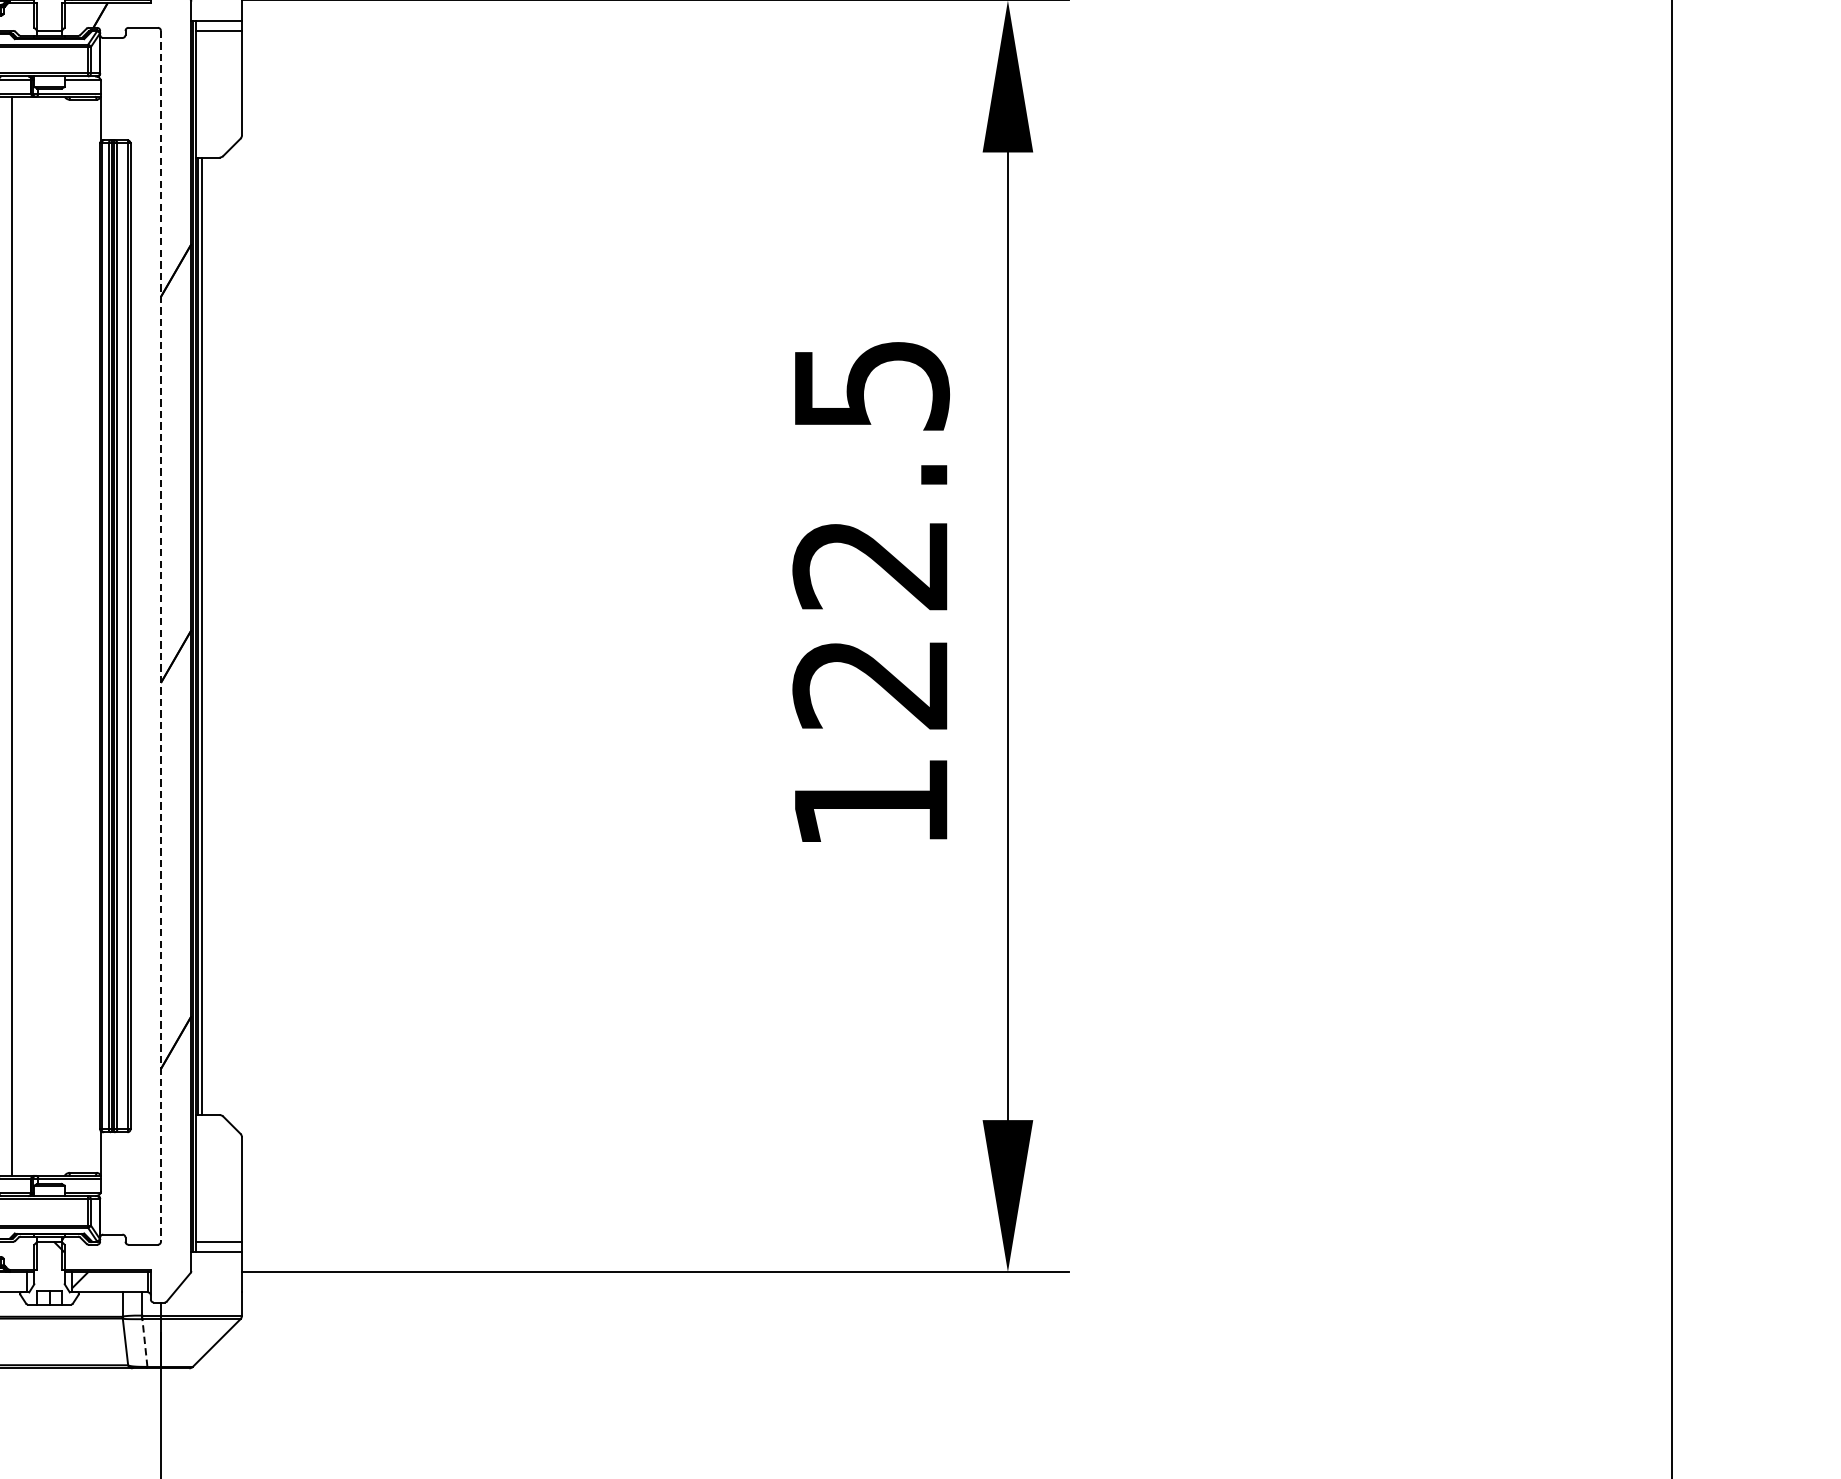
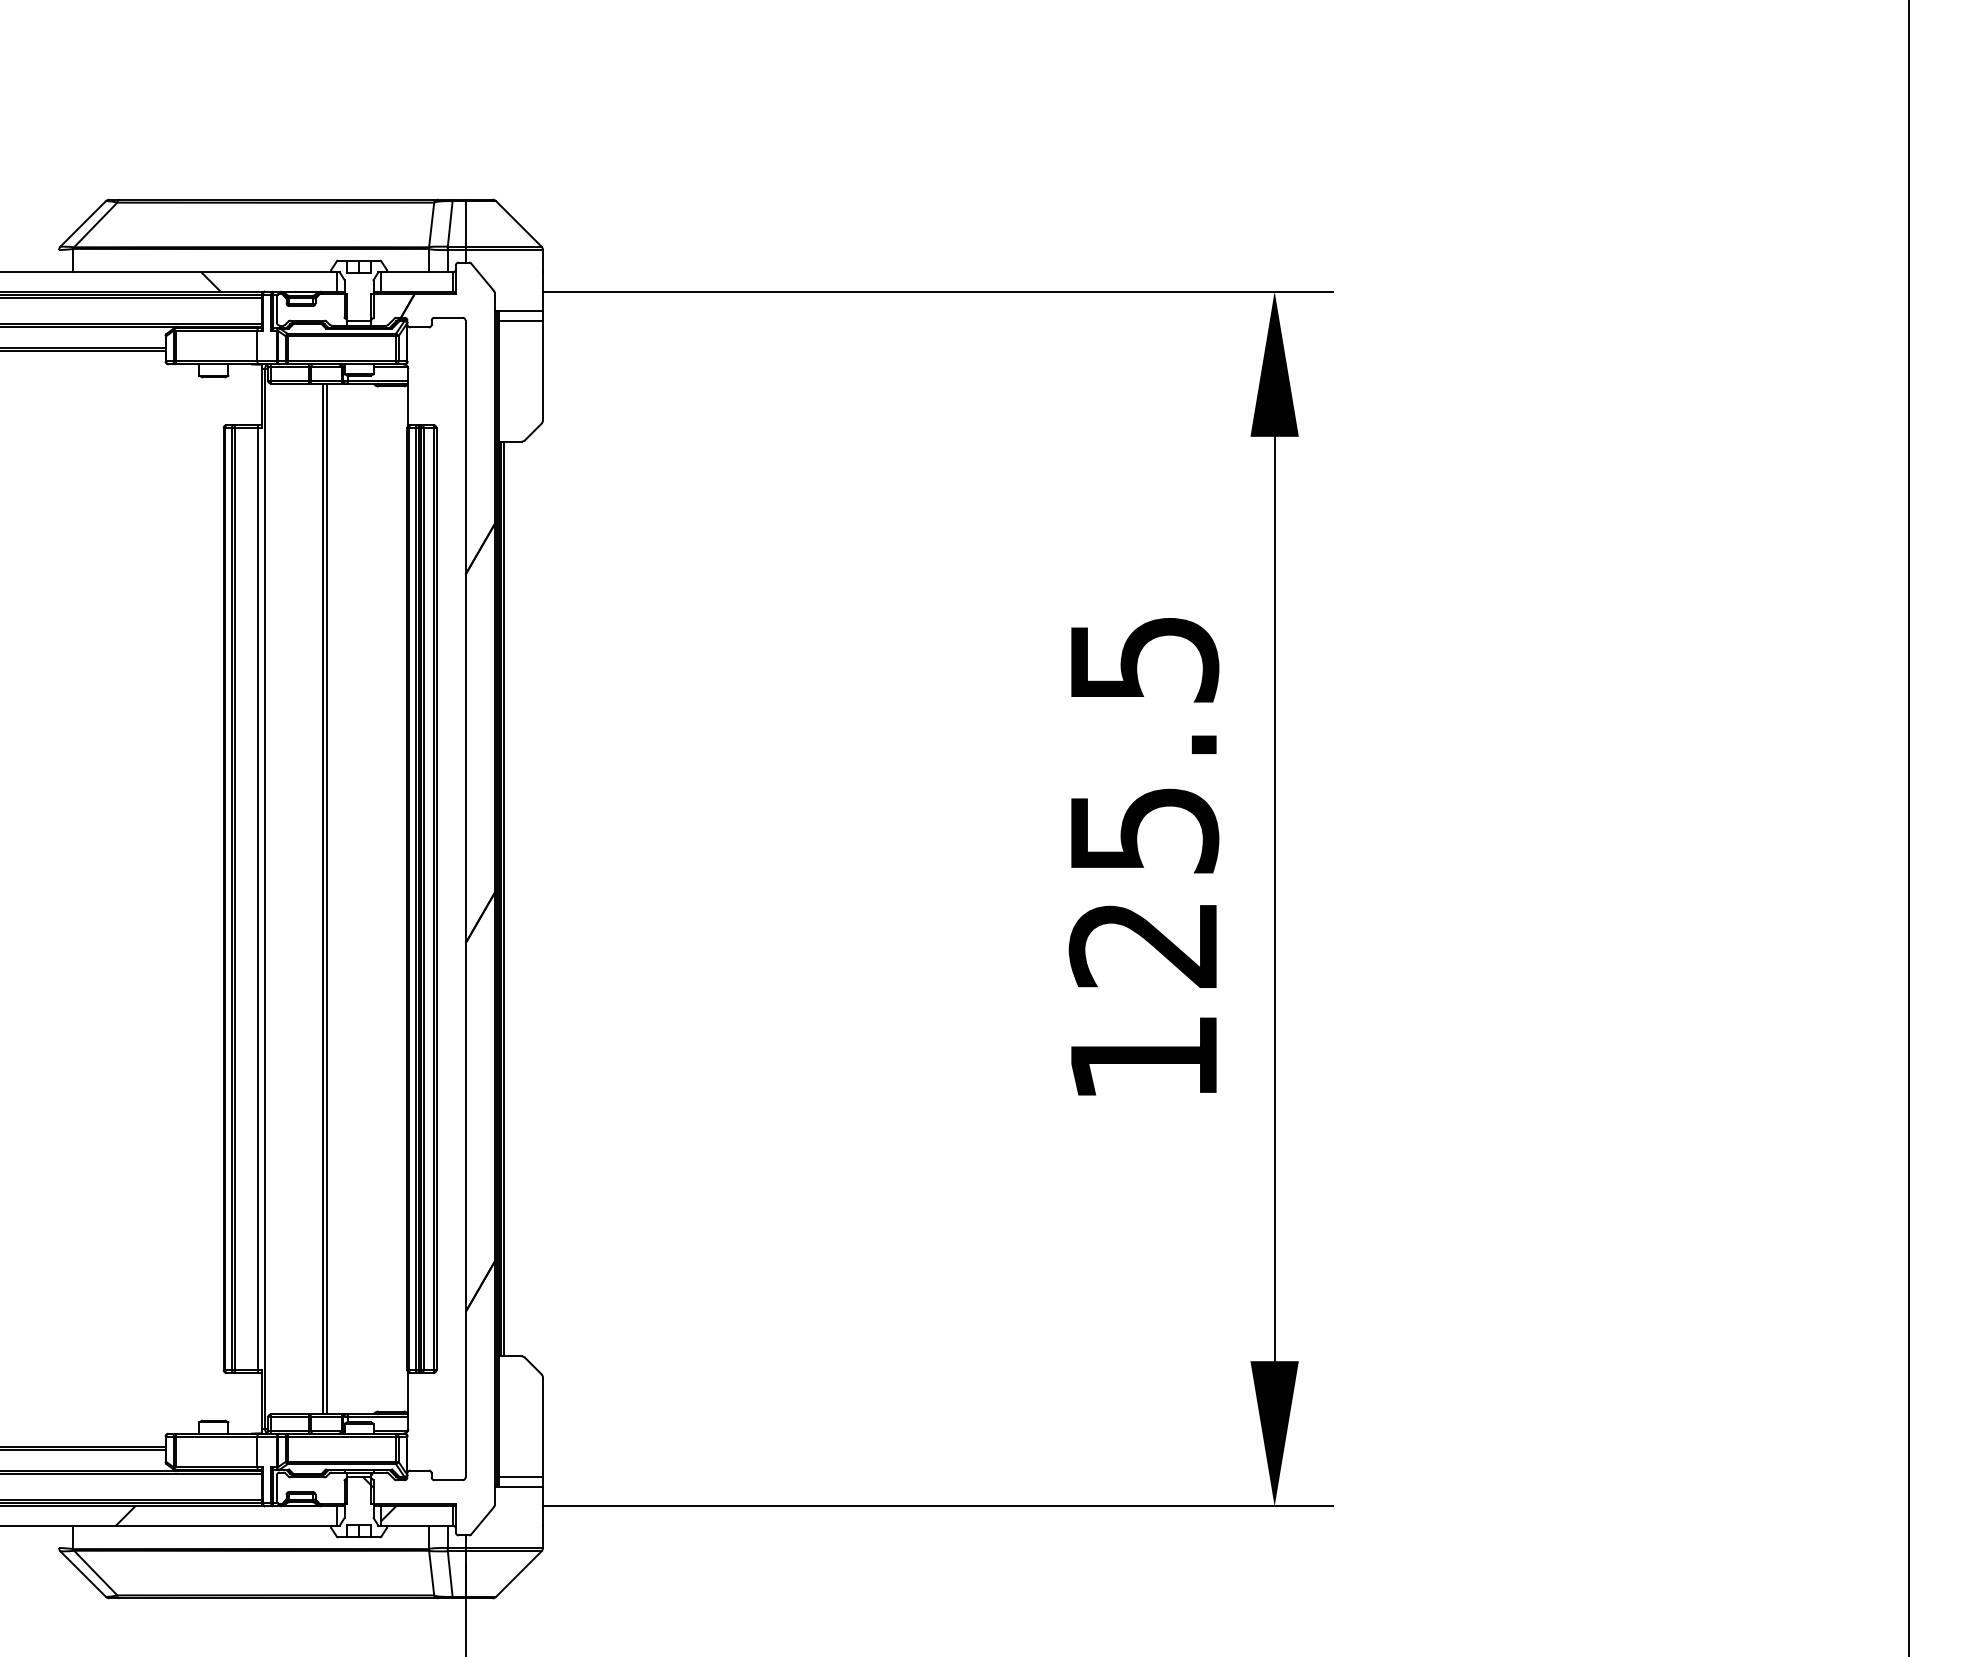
text: (870, 564) -> (1143, 830), 122.5 -> 125.5
line: (15, 635) -> (326, 898), added
line: (160, 636) -> (465, 899), dashed -> solid
line: (145, 1343) -> (450, 1574), dashed -> solid

